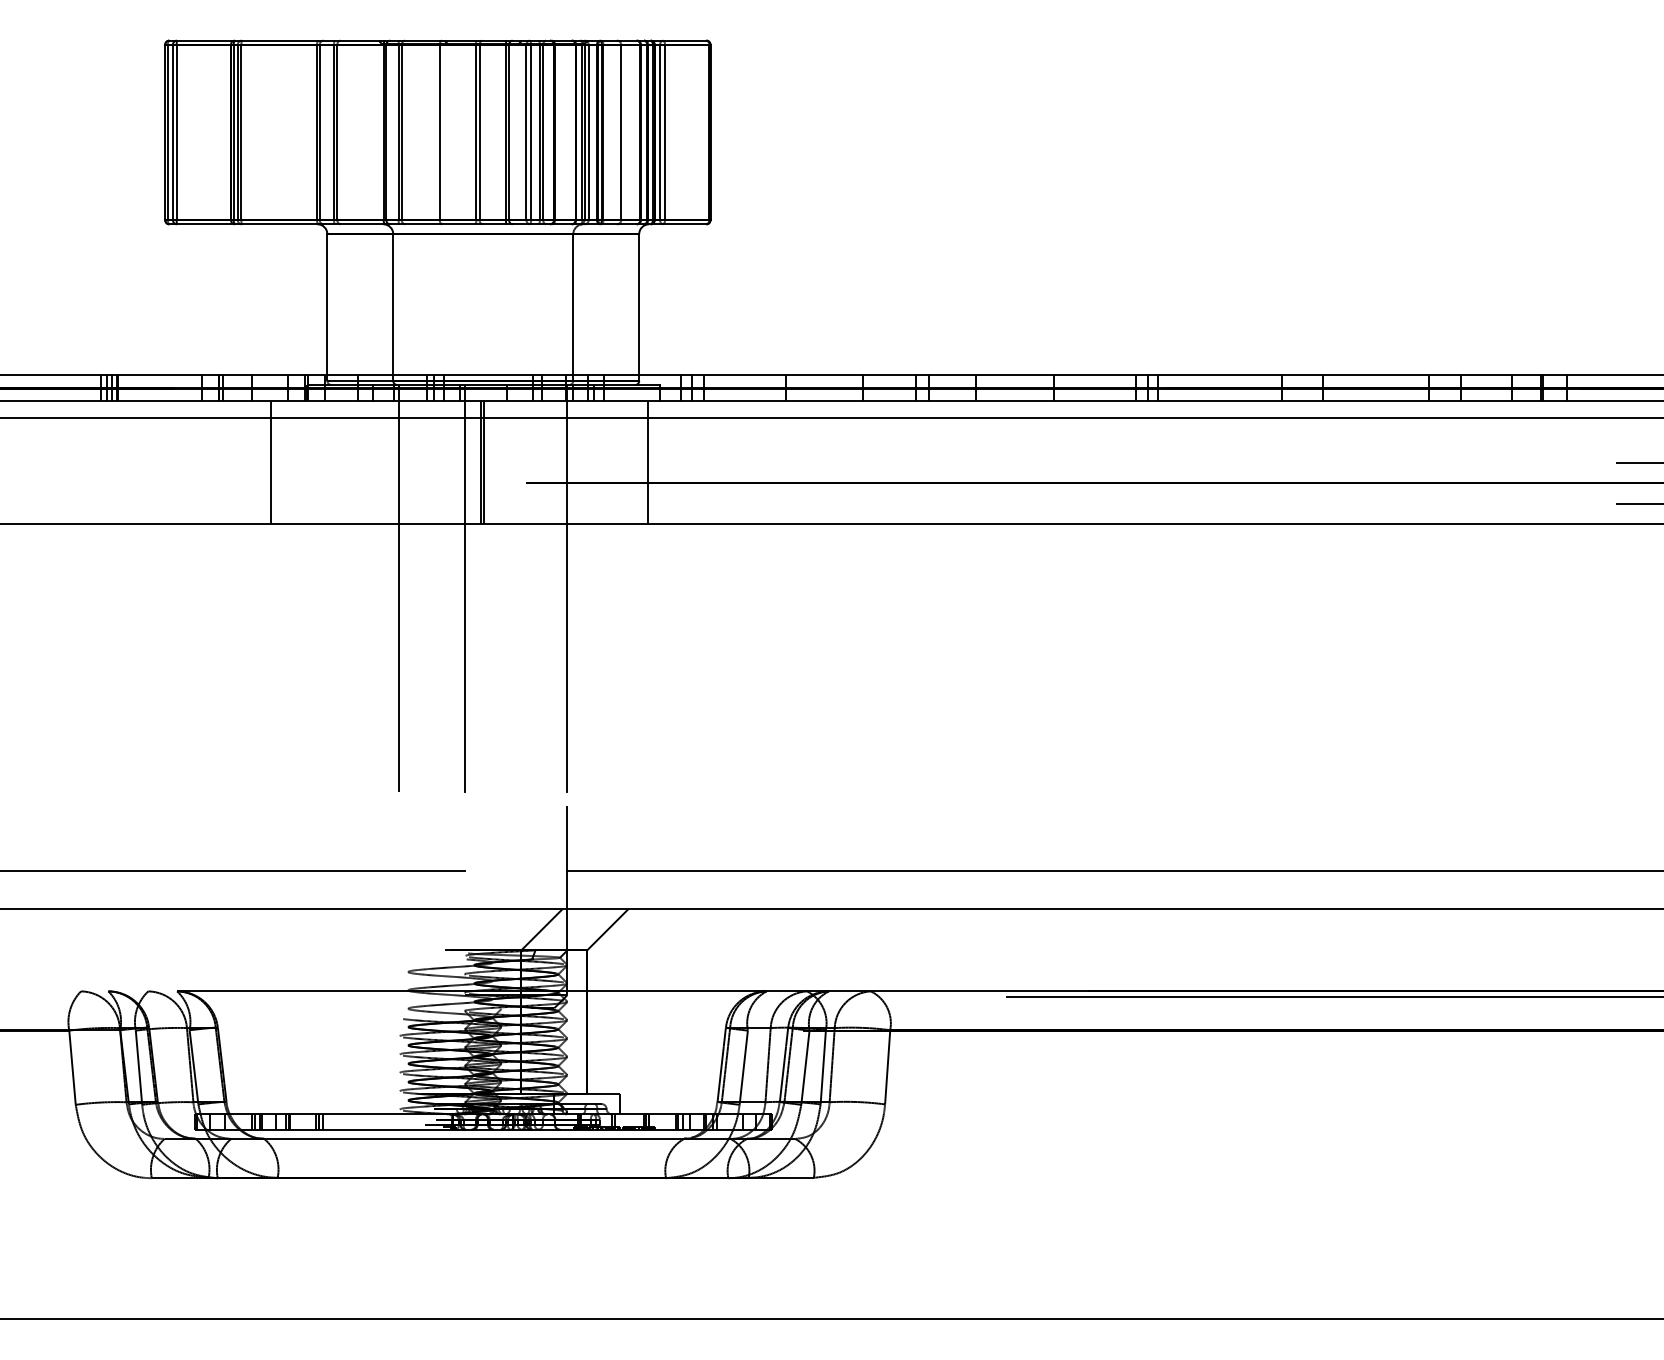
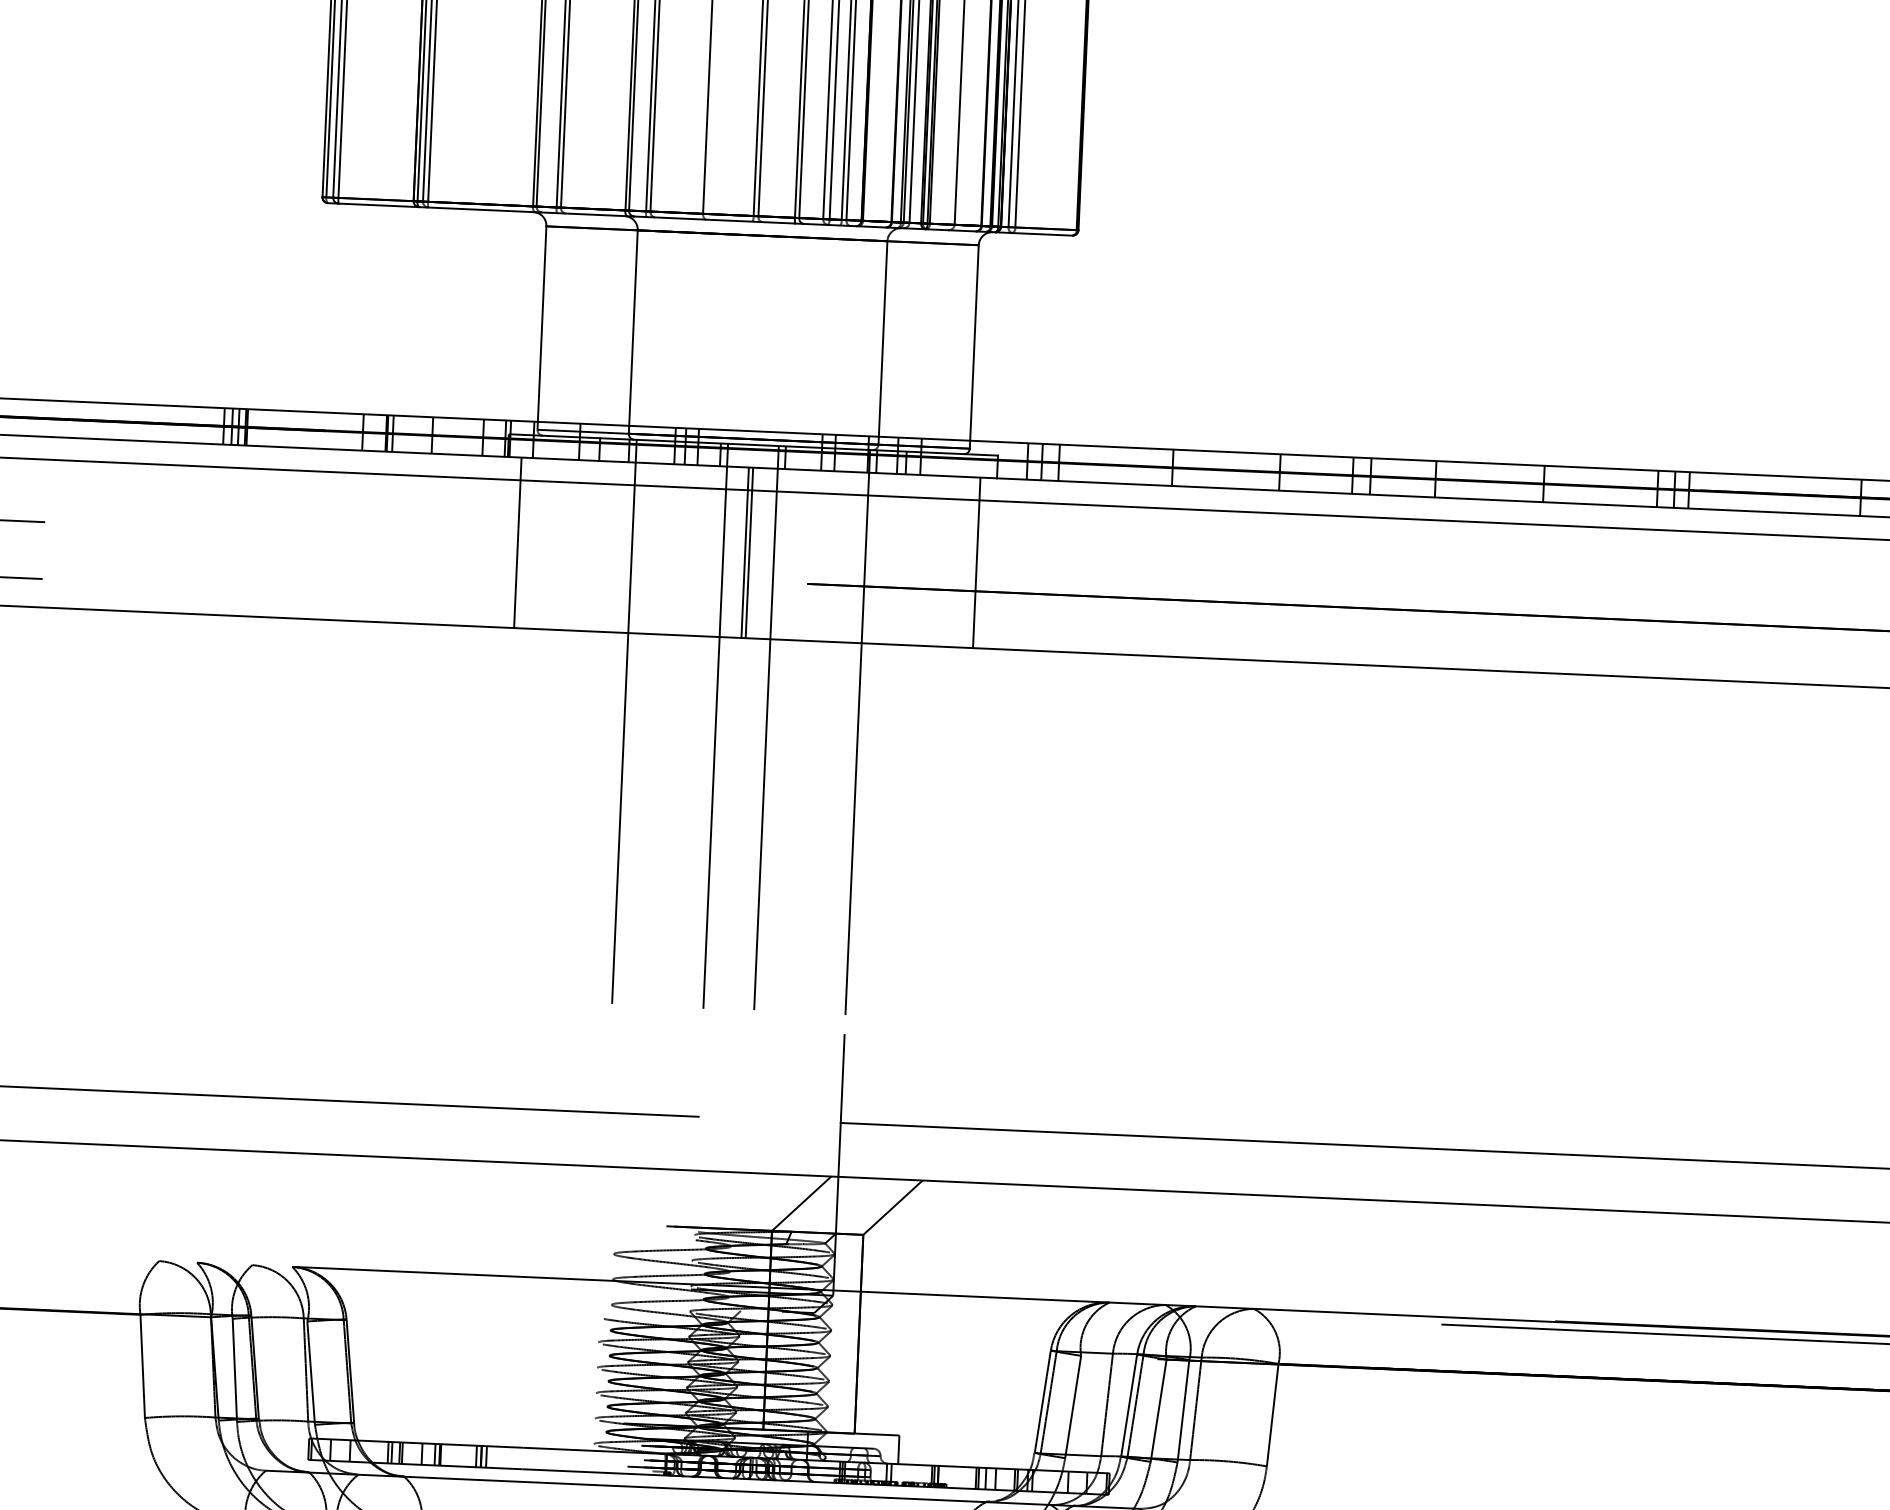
line: (270, 462) -> (517, 542), moved
line: (501, 588) -> (766, 728), added

